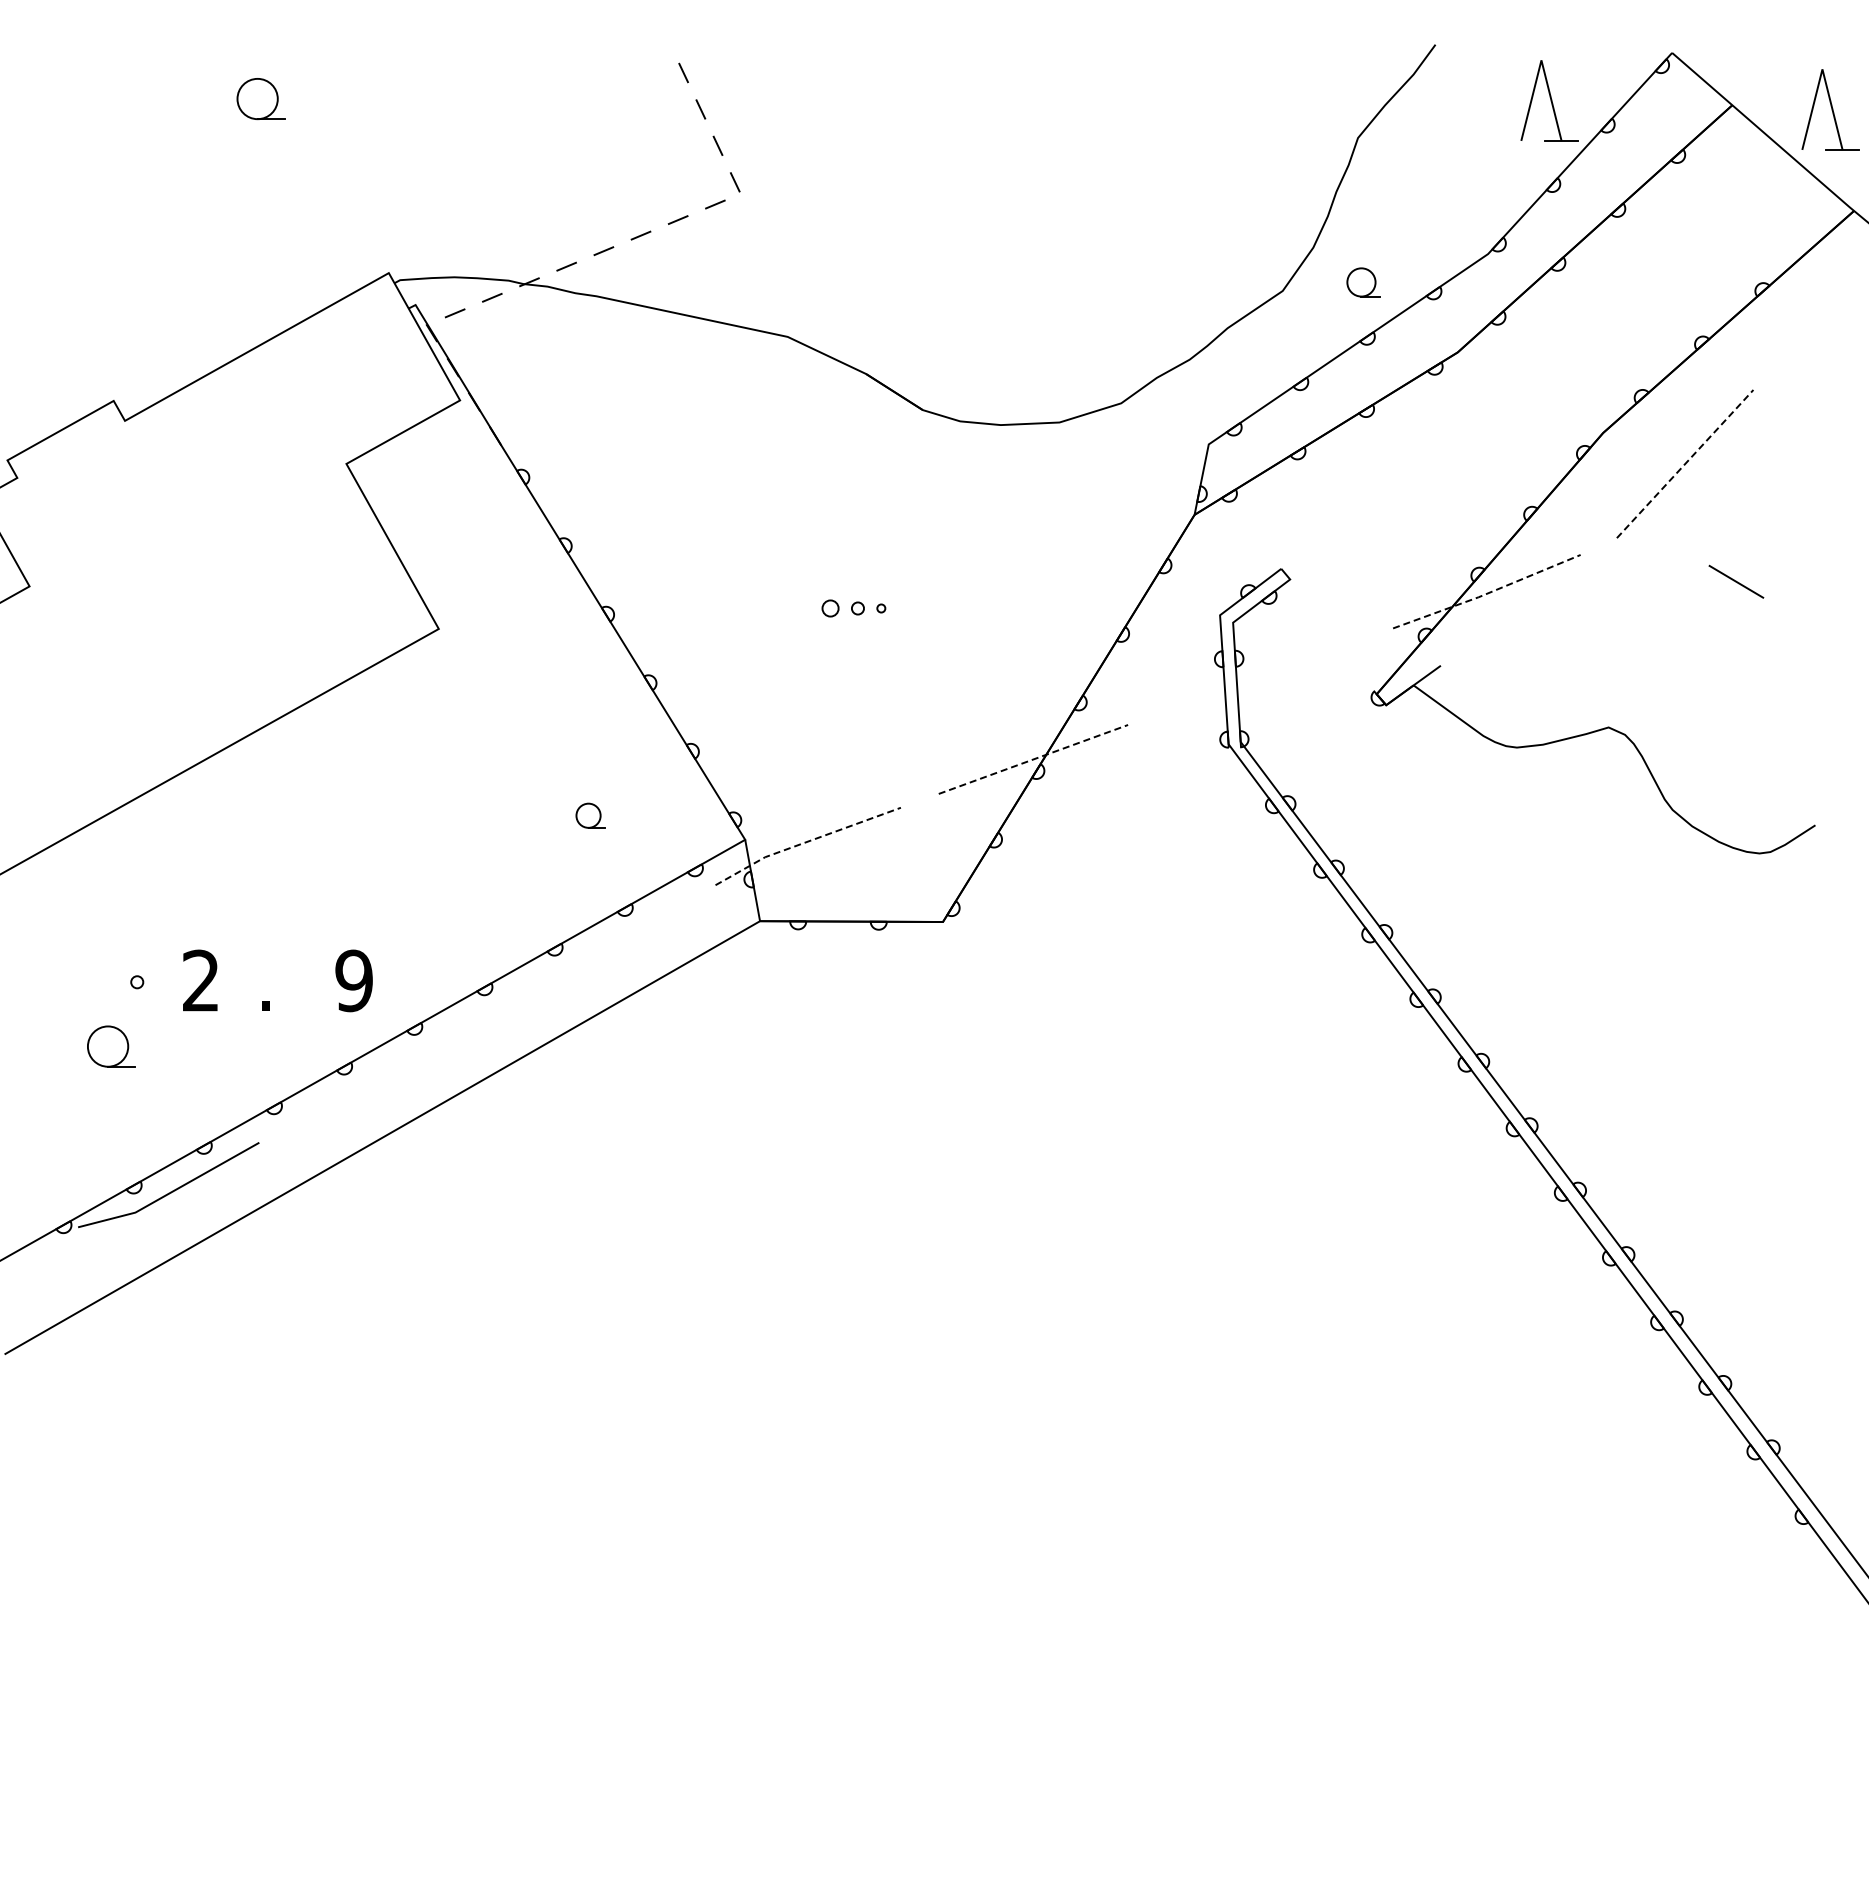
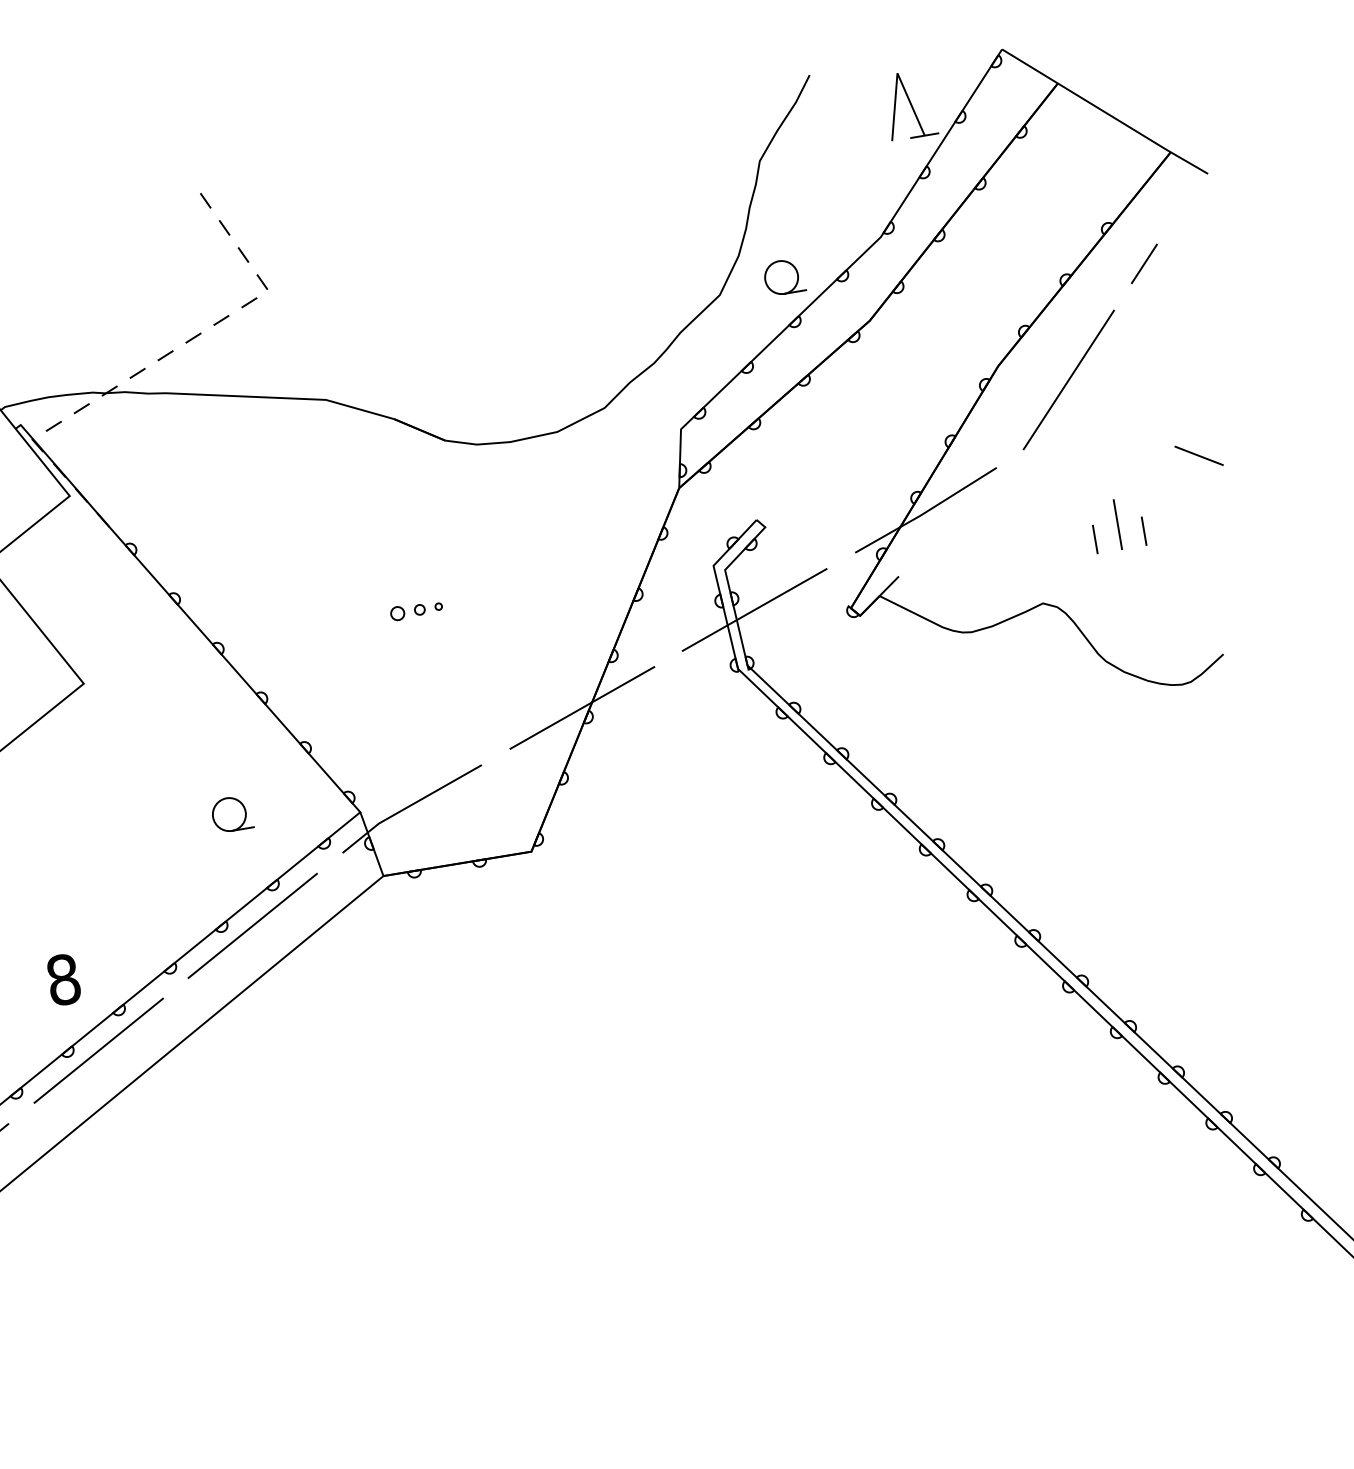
part: (1830, 109) -> (1137, 73), removed
part: (1363, 282) -> (783, 277), size x1.43
line: (1799, 339) -> (1144, 263), added
line: (1685, 464) -> (1069, 380), dashed -> solid
line: (1736, 581) -> (1199, 455), moved
line: (1487, 593) -> (926, 511), dashed -> solid
line: (1714, 647) -> (1117, 524), added
line: (1744, 660) -> (1143, 530), added
line: (1684, 661) -> (1095, 539), added
line: (1260, 676) -> (754, 609), added
line: (1033, 759) -> (582, 707), dashed -> solid
part: (590, 815) -> (231, 813), size x1.67
line: (805, 842) -> (409, 806), dashed -> solid
line: (592, 954) -> (252, 925), added
text: (353, 980) -> (62, 979), 9 -> 8
line: (381, 1072) -> (98, 1050), added

